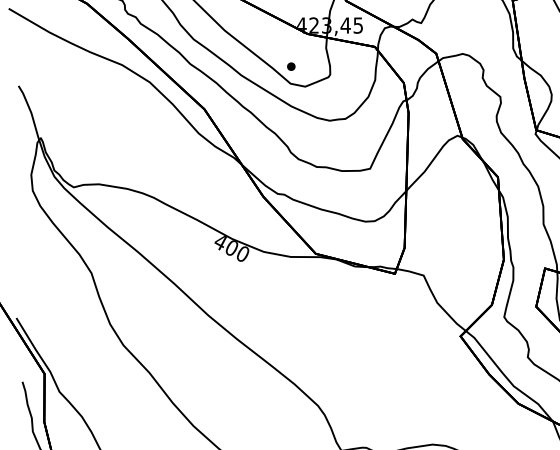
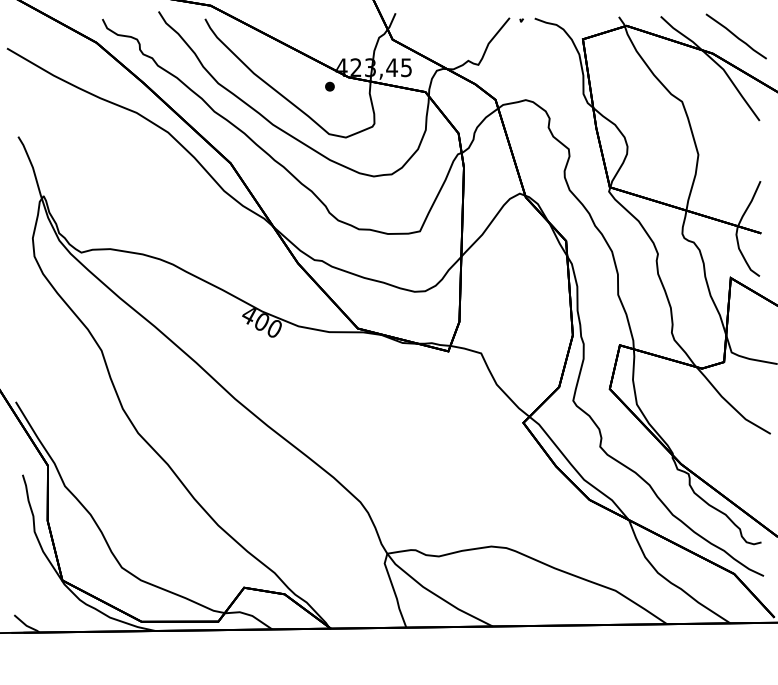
part: (290, 66) -> (329, 86), moved

